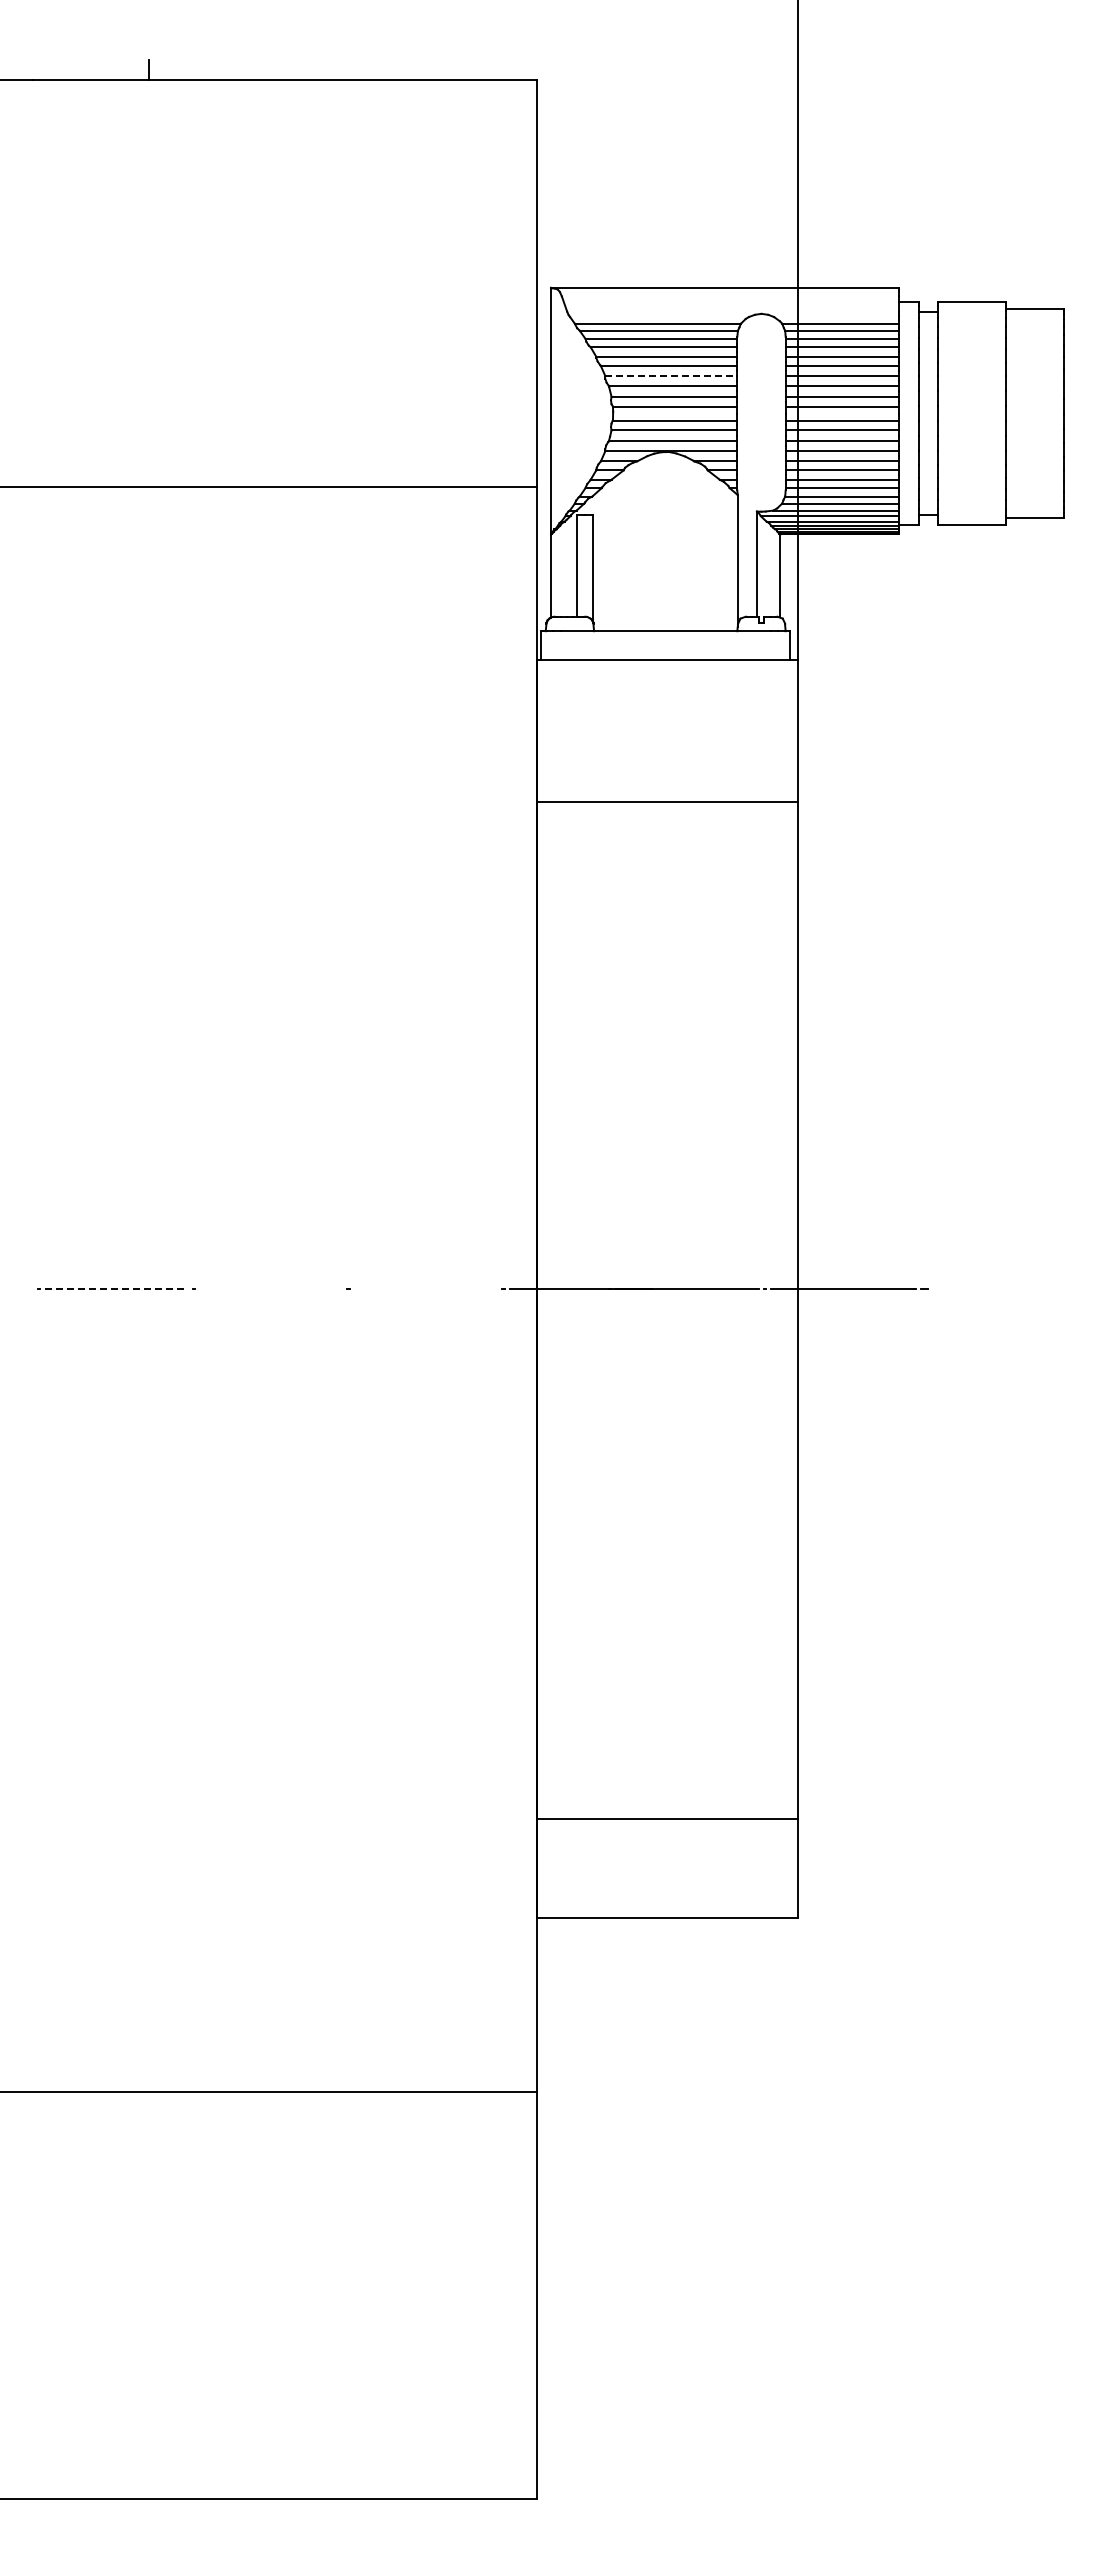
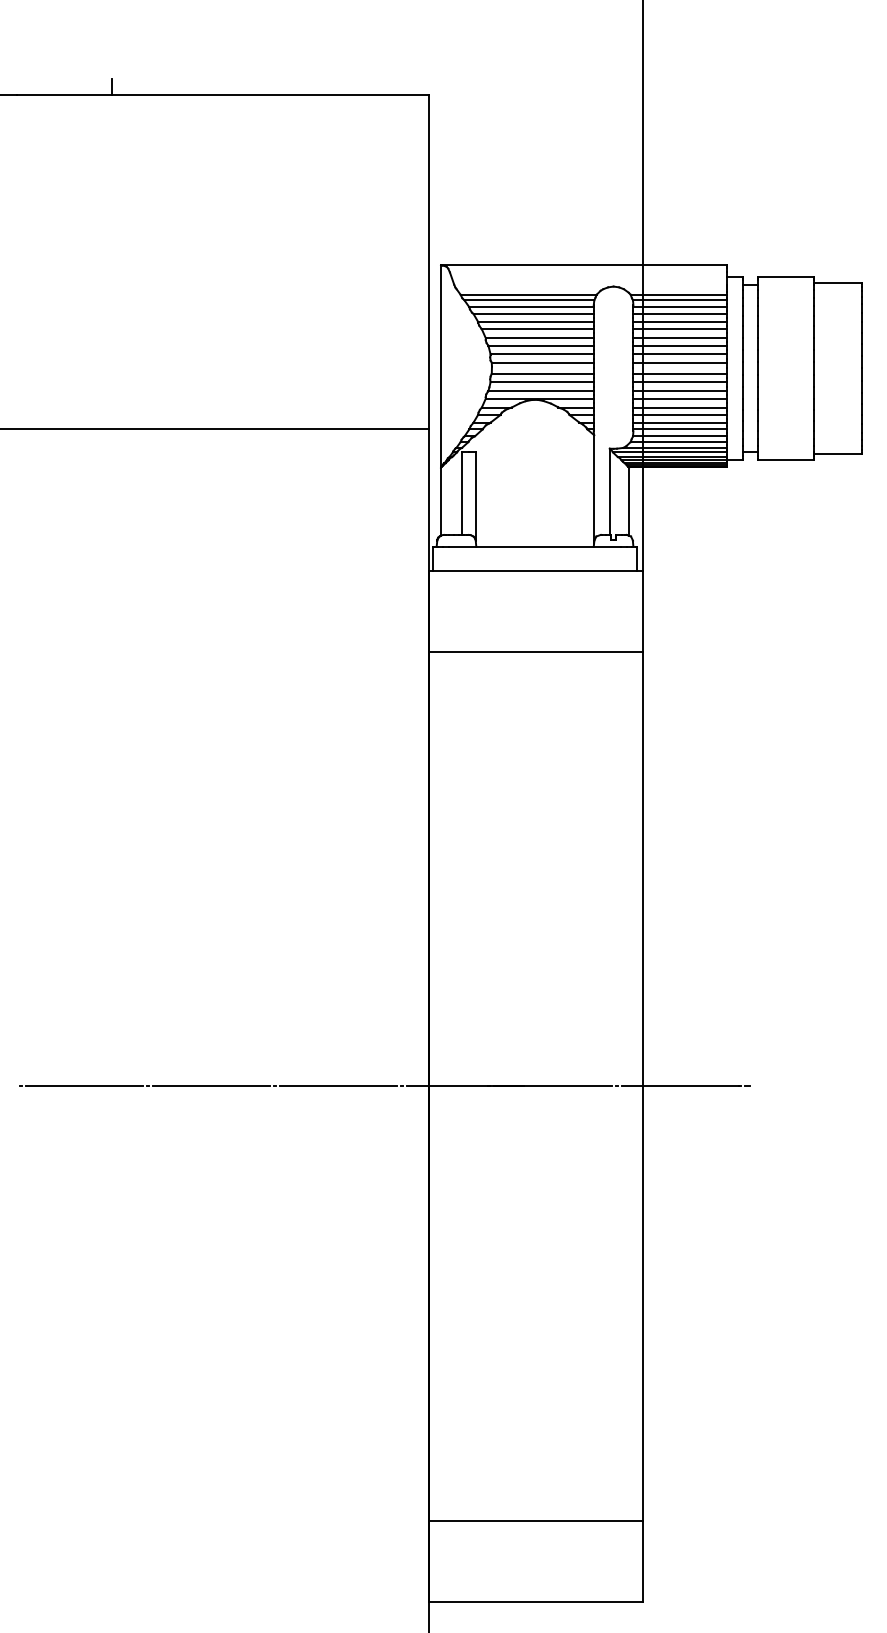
line: (671, 376) -> (539, 337), dashed -> solid
line: (666, 802) -> (535, 652), moved
line: (116, 1289) -> (84, 1086), dashed -> solid
line: (270, 1289) -> (210, 1086), added
line: (425, 1289) -> (338, 1086), added

